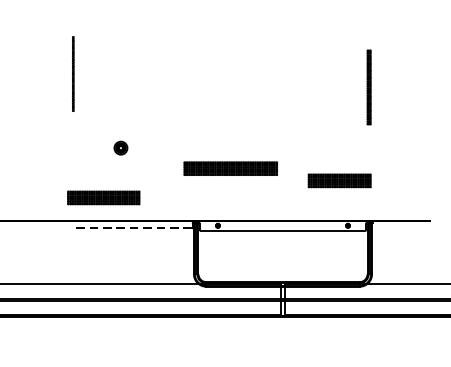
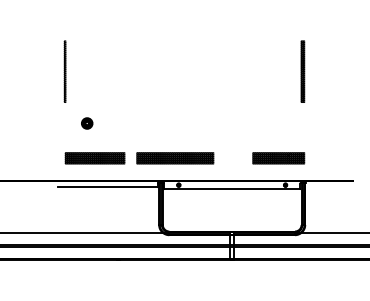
line: (72, 73) -> (64, 71), moved
part: (121, 148) -> (87, 123), moved
part: (230, 168) -> (175, 158), moved
part: (339, 181) -> (278, 158), moved
part: (103, 198) -> (94, 158), moved
line: (131, 228) -> (107, 187), dashed -> solid

